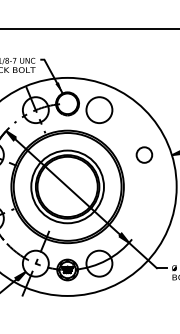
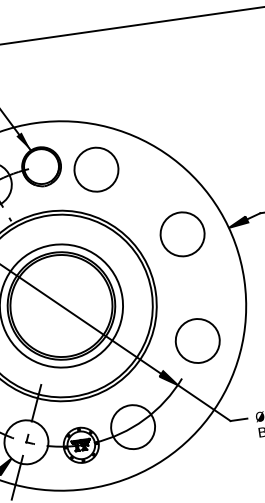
circle: (144, 154) -> (182, 233), size x1.67
circle: (144, 218) -> (197, 340), added

